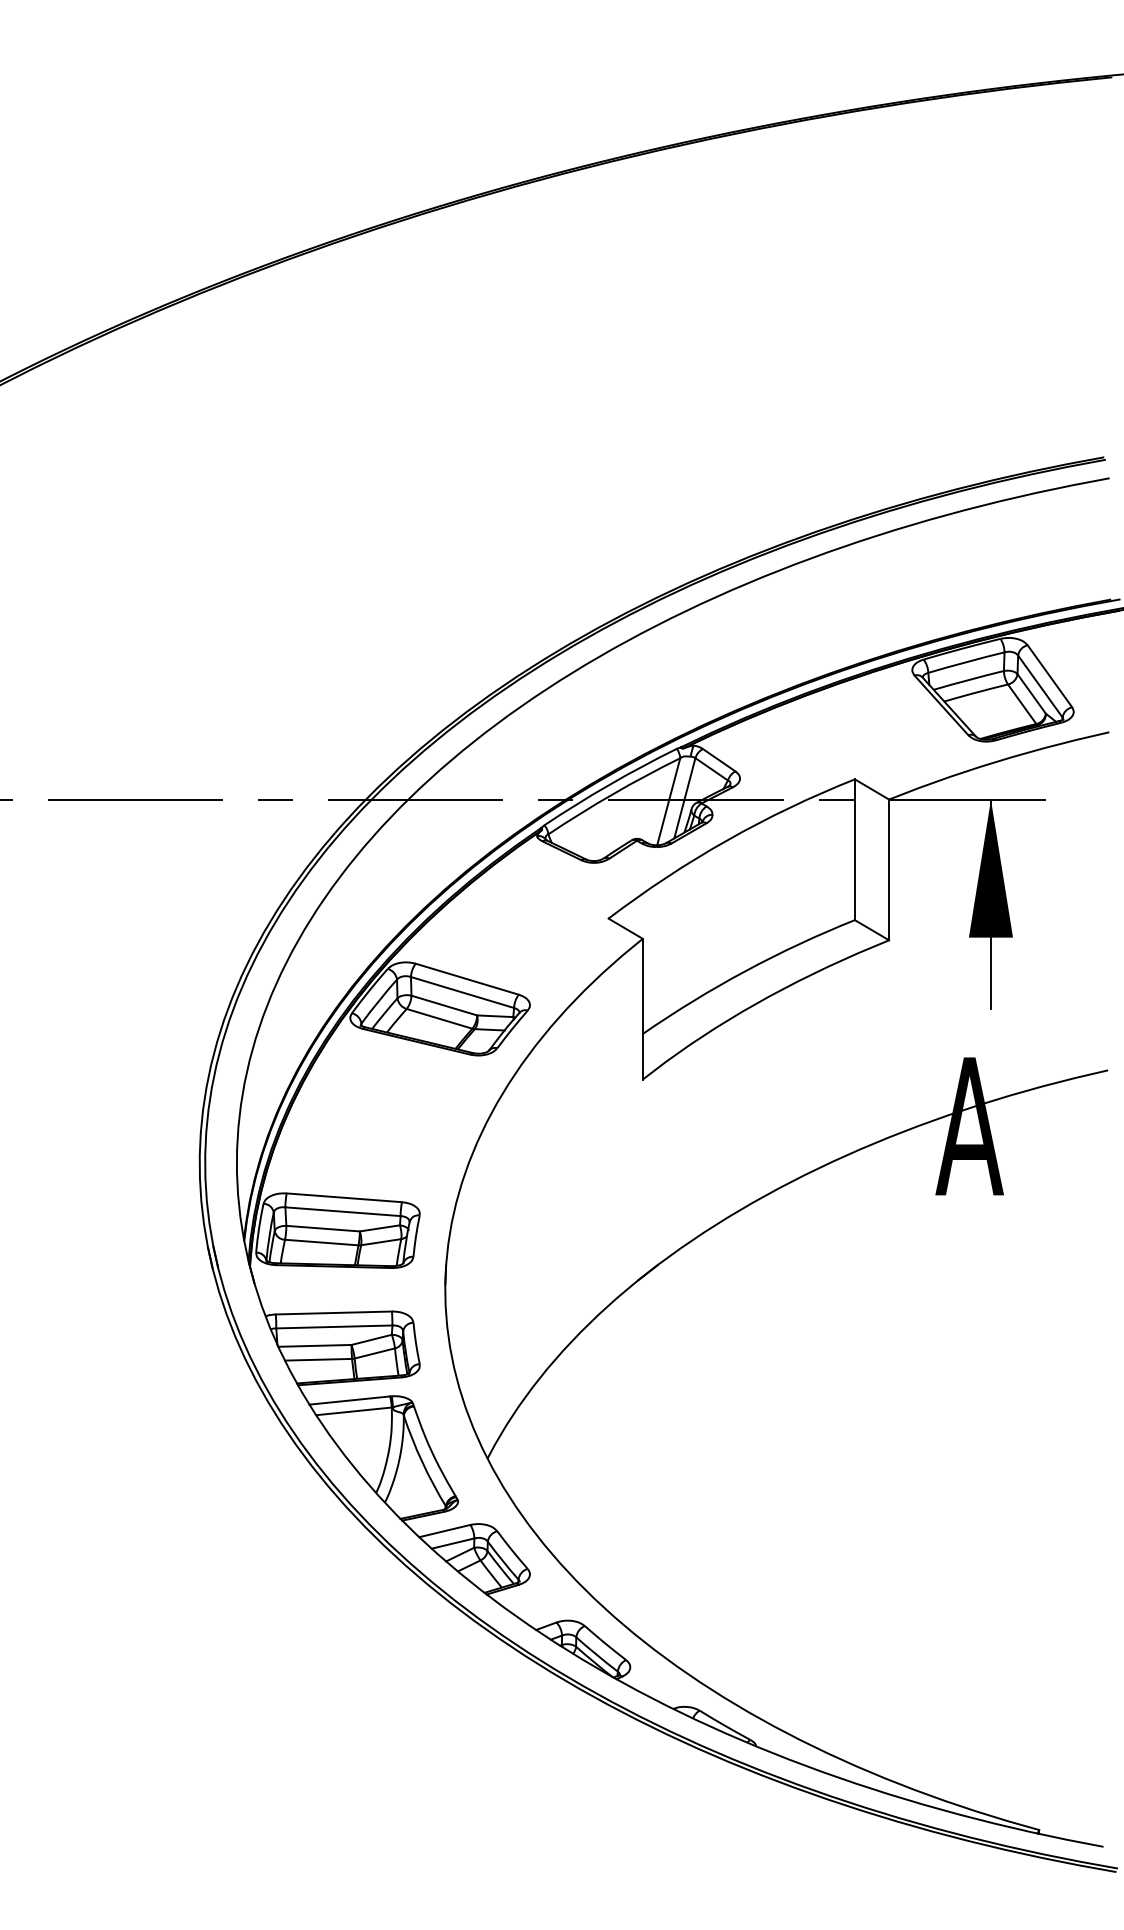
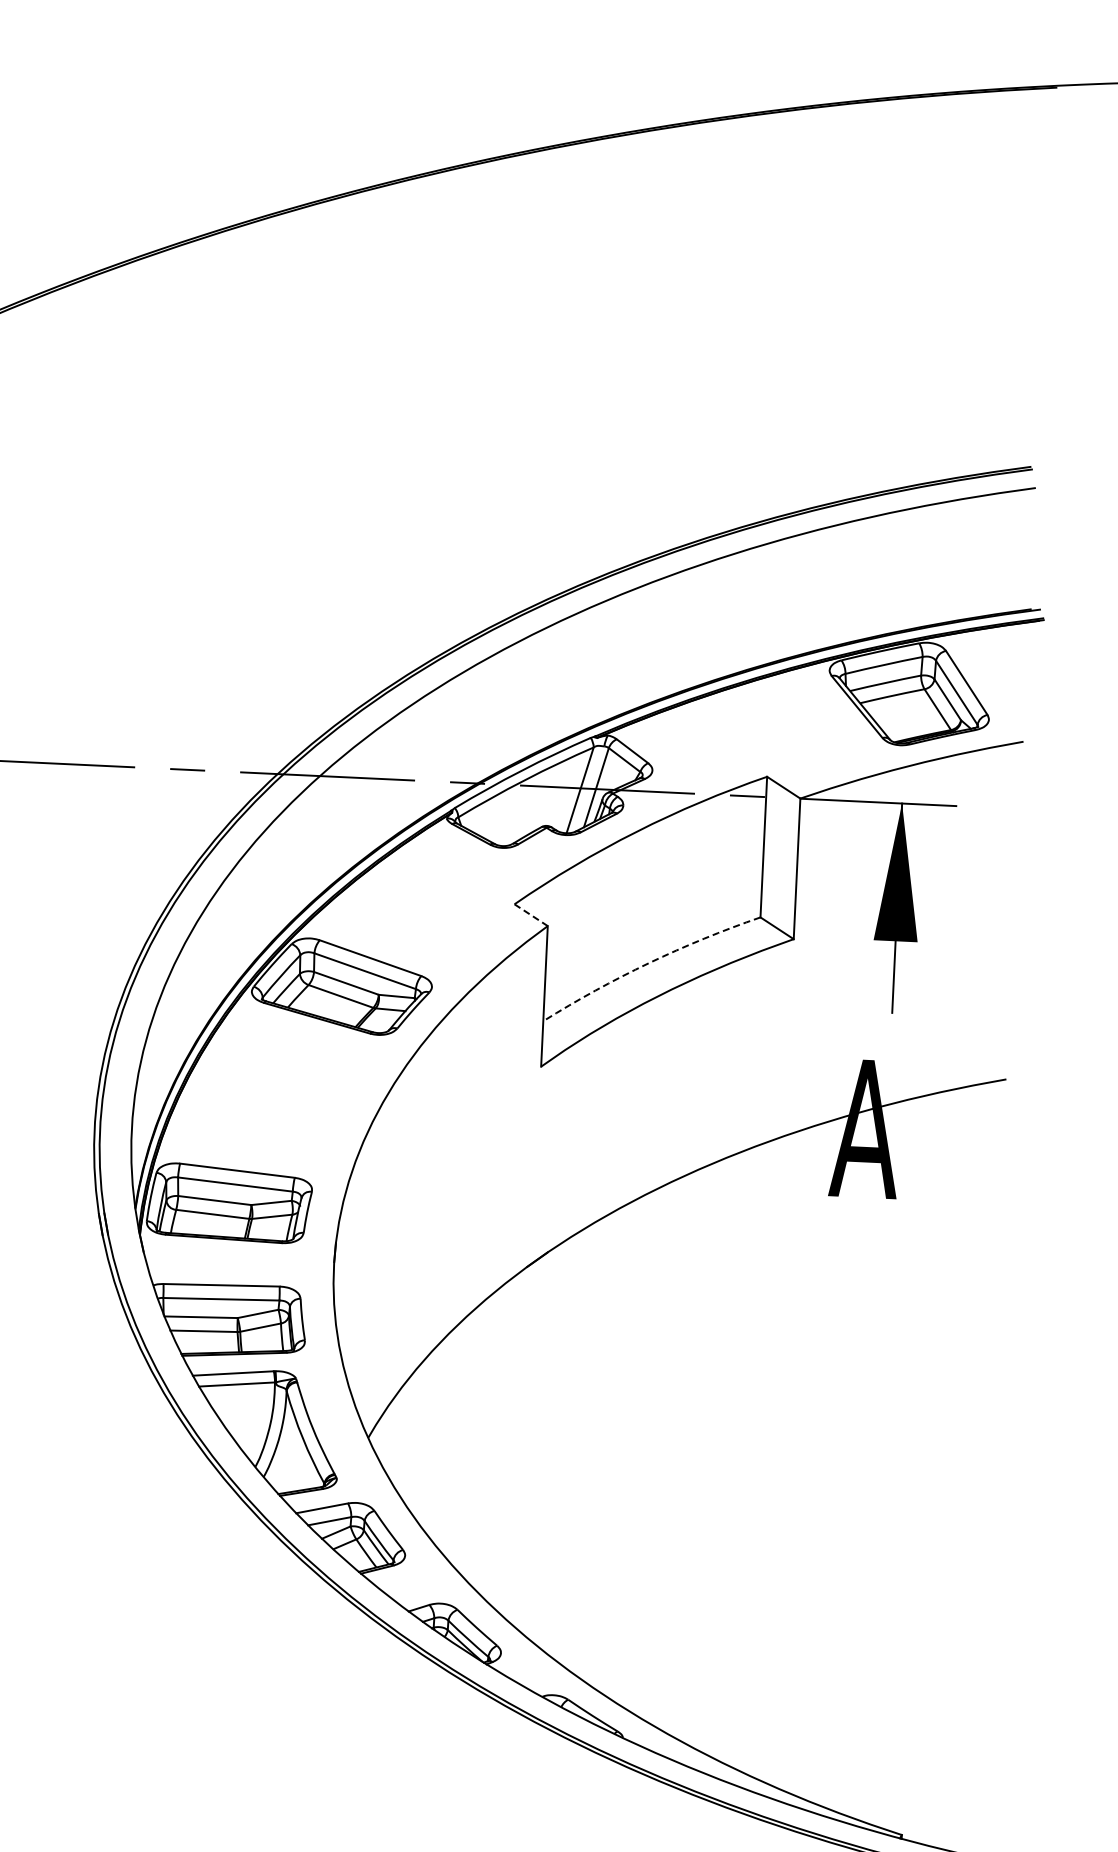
line: (625, 928) -> (530, 914), solid -> dashed
arc: (745, 971) -> (648, 963), solid -> dashed

